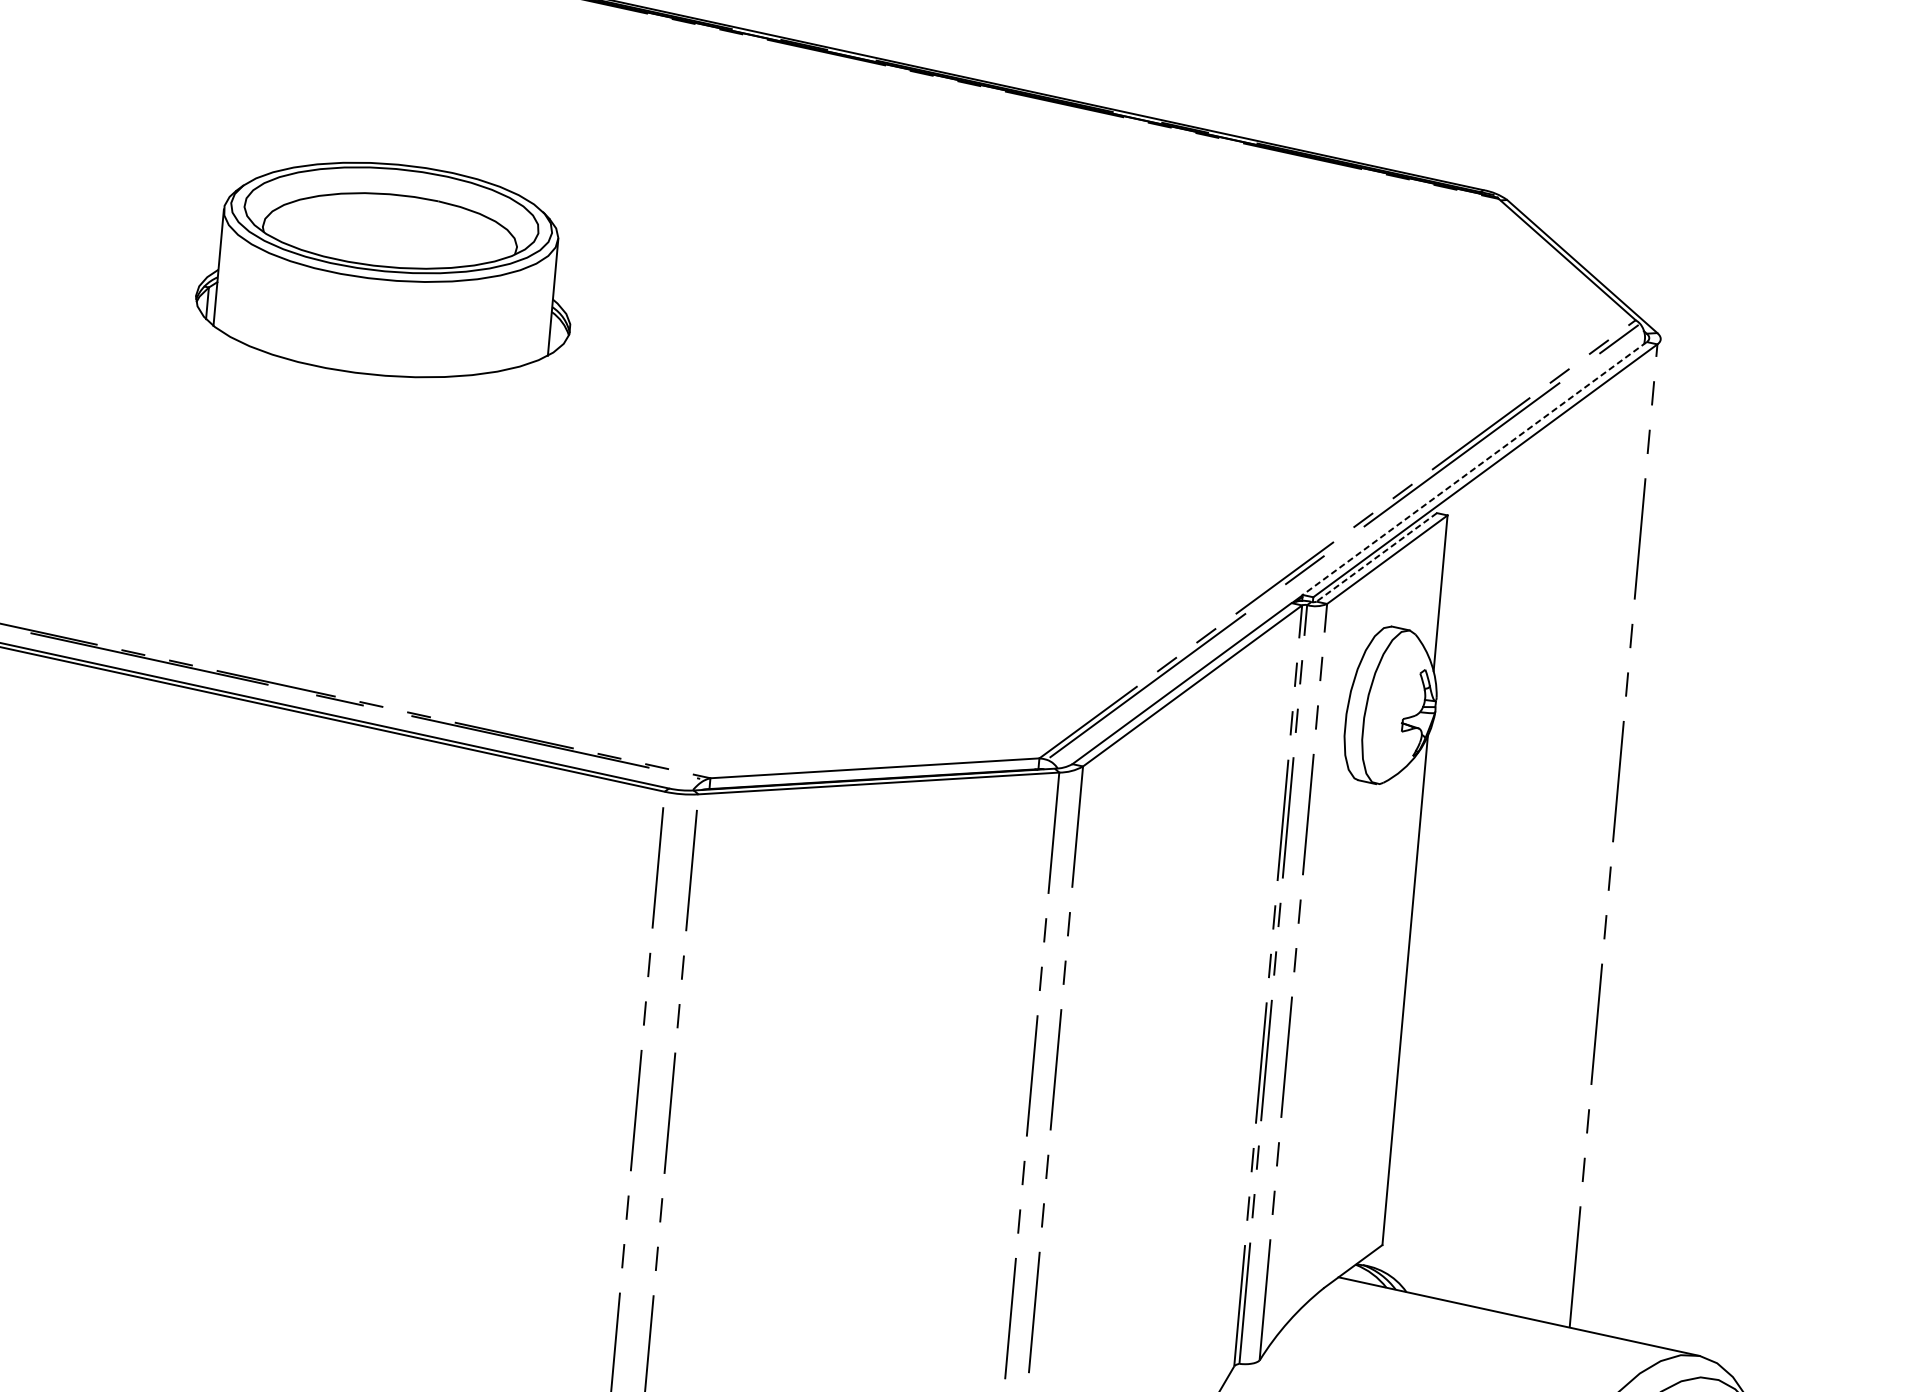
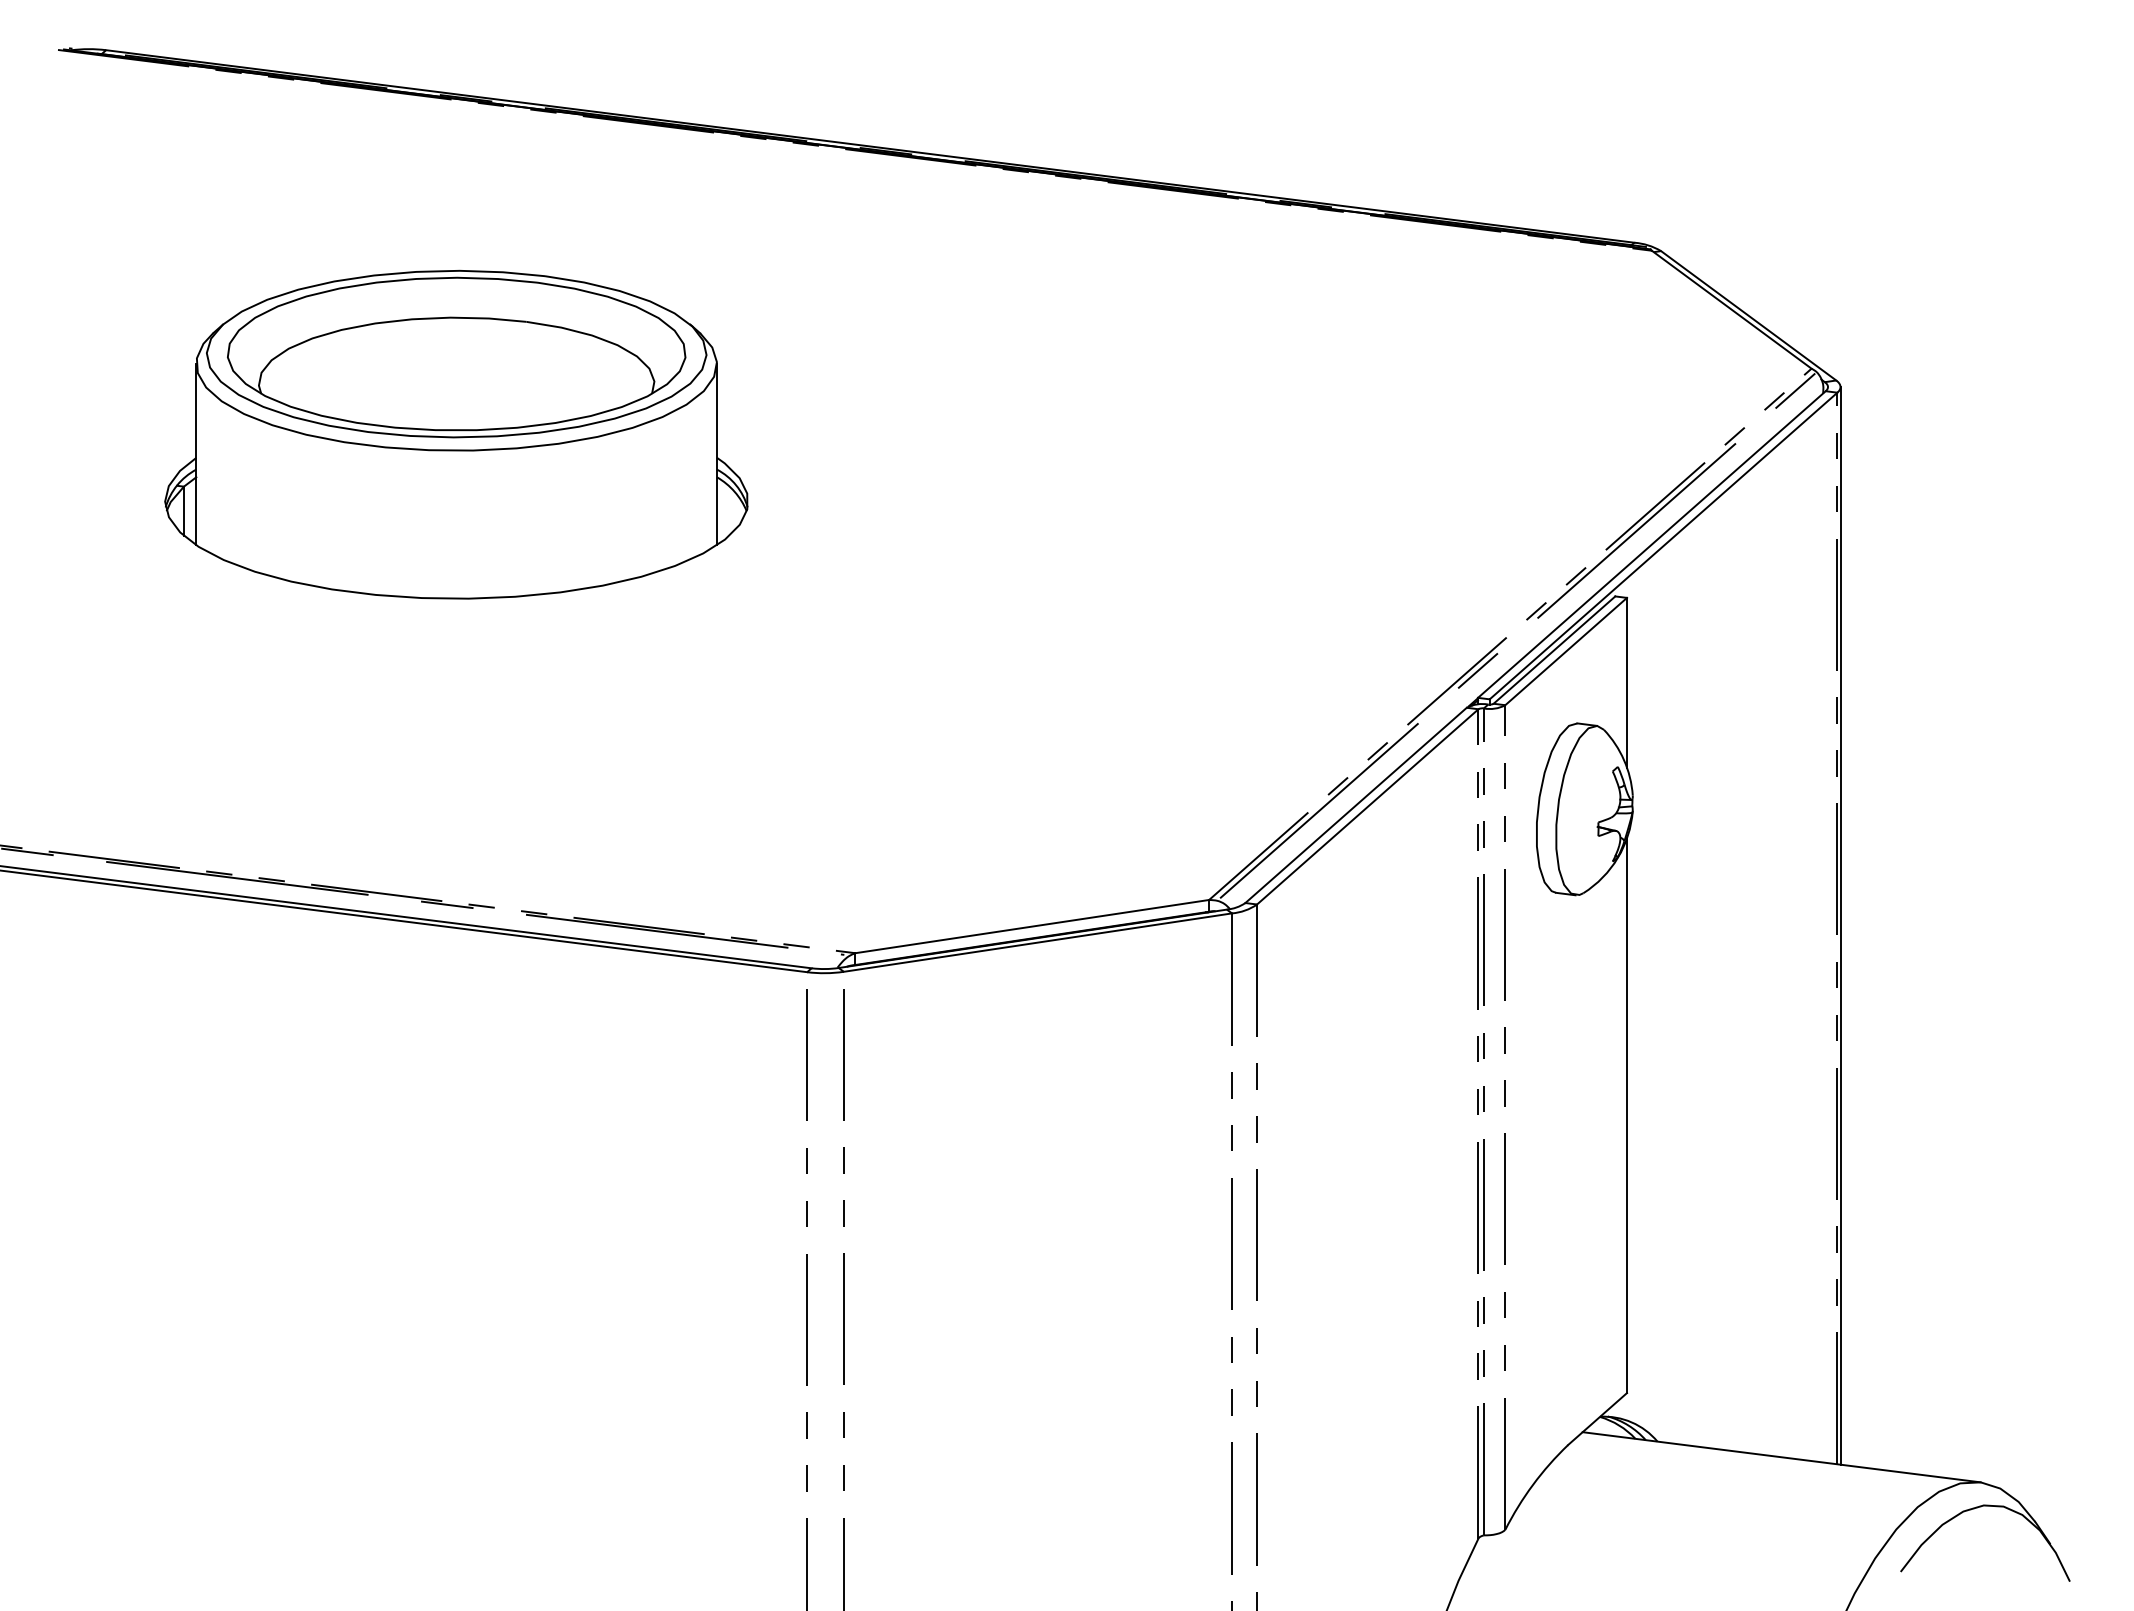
part: (386, 269) -> (456, 434), size x1.43
line: (1474, 468) -> (1651, 544), dashed -> solid
line: (1376, 557) -> (1554, 650), dashed -> solid
line: (1616, 833) -> (1840, 925), added

